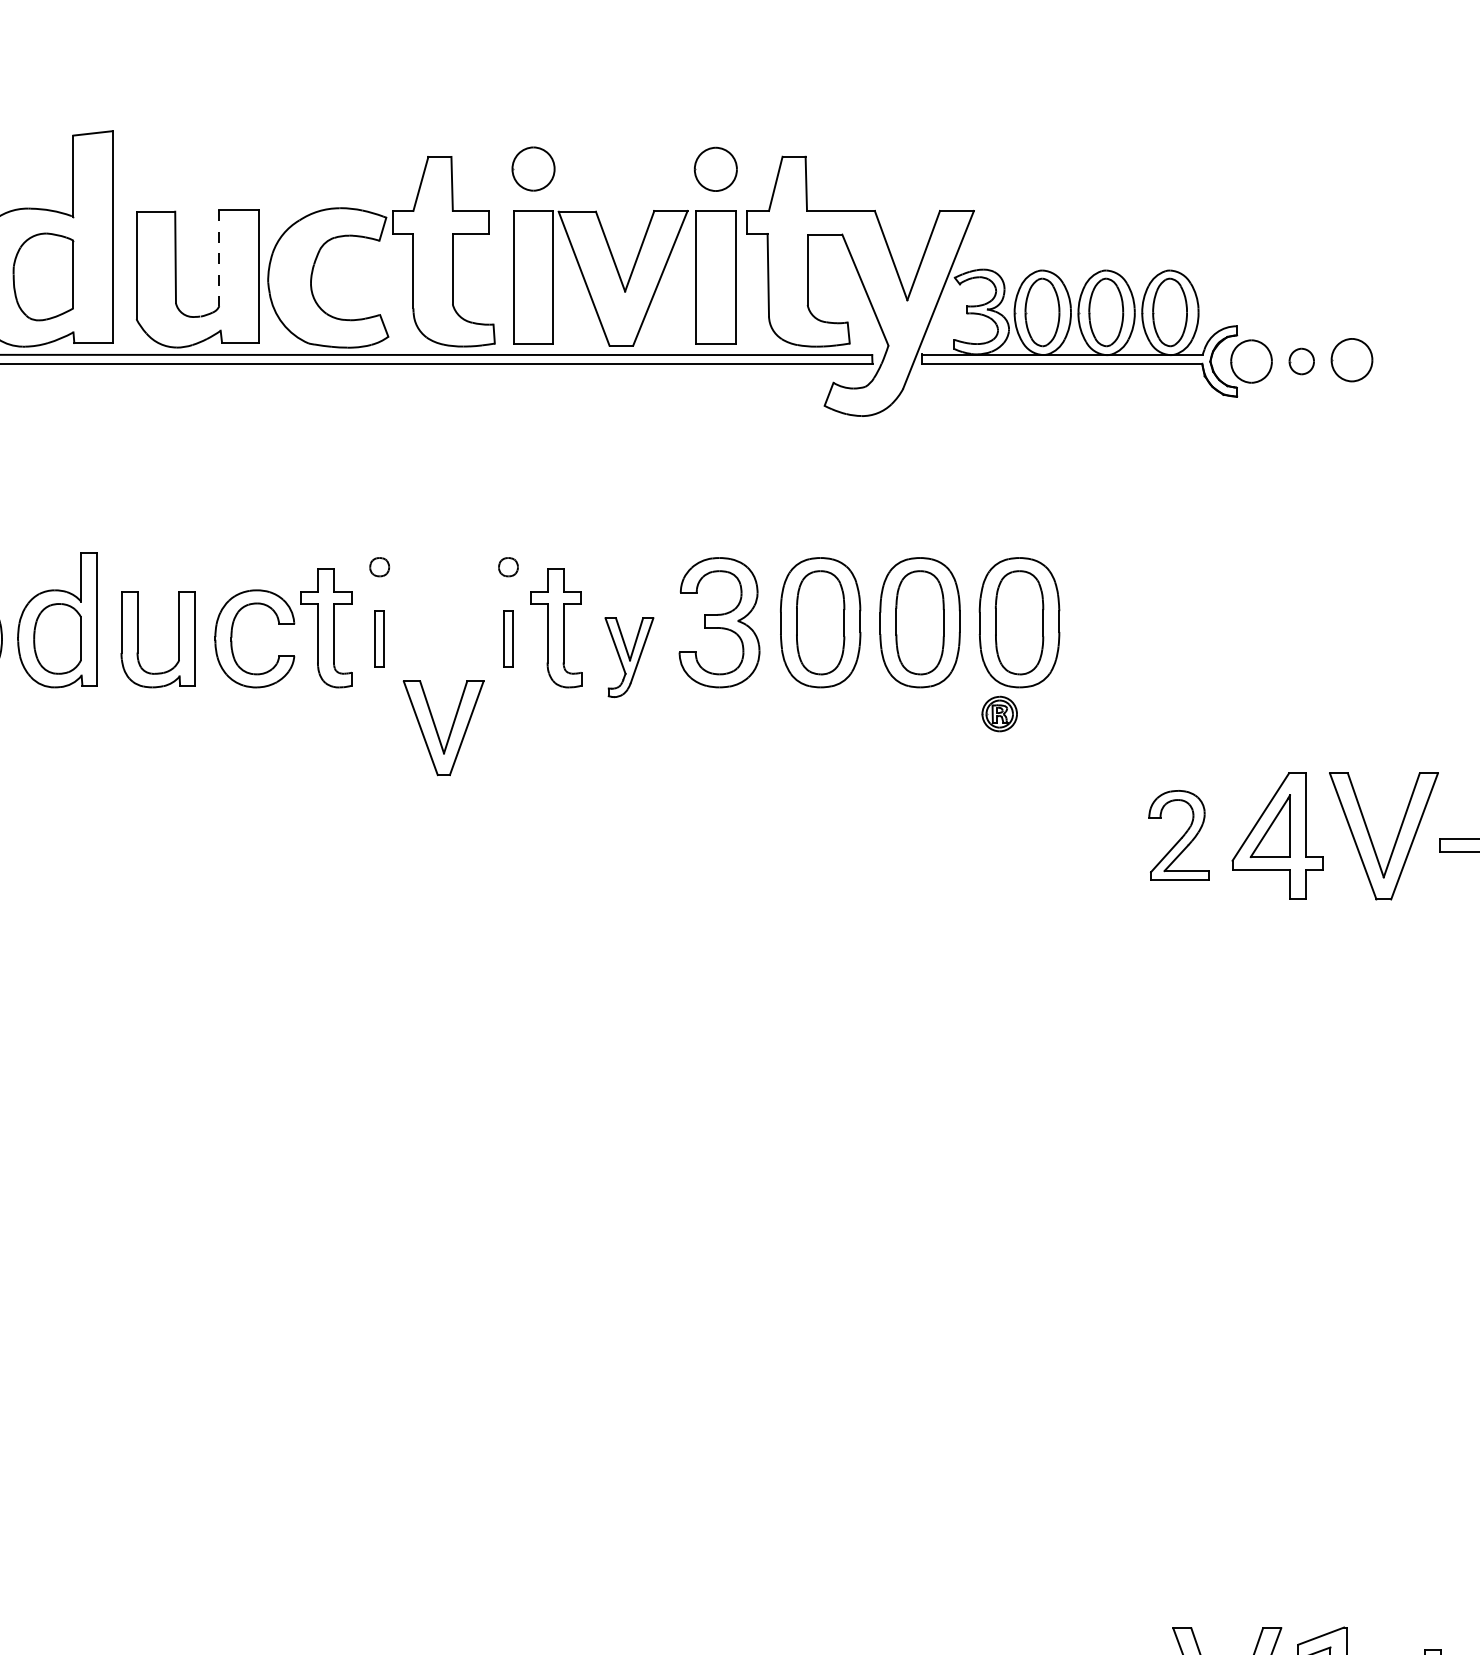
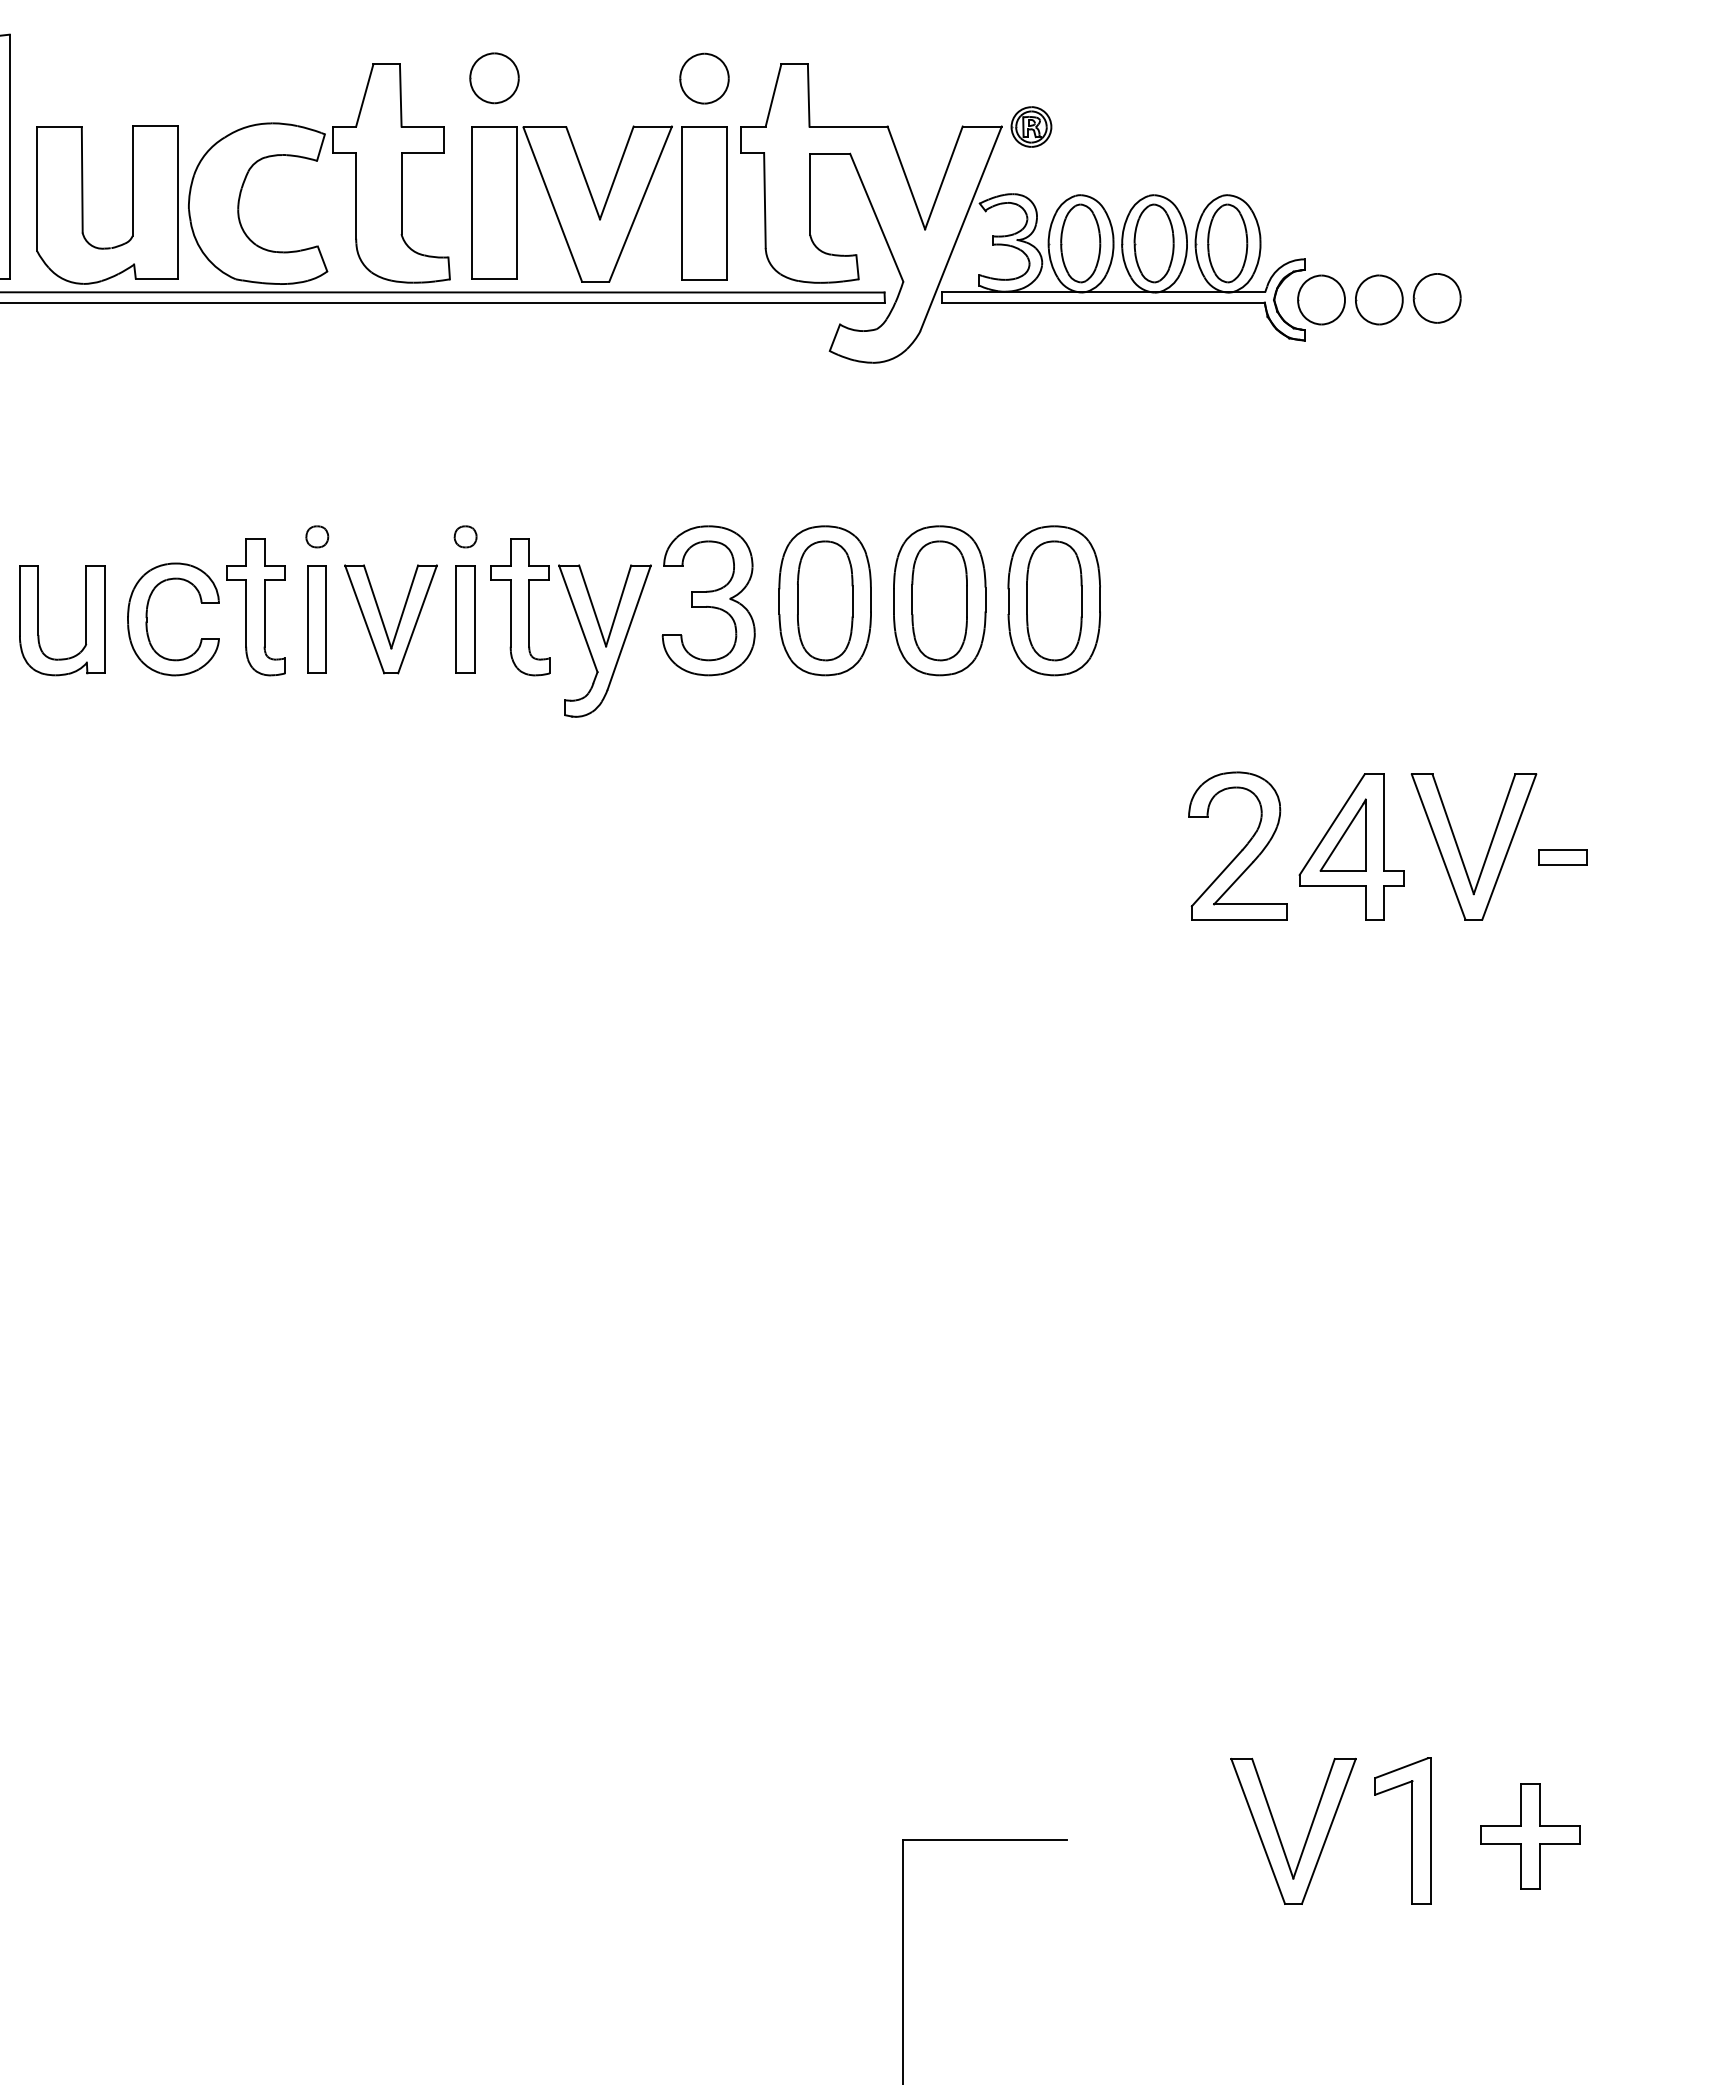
line: (219, 258) -> (132, 181), dashed -> solid
part: (1301, 361) -> (1379, 299), size x1.67
part: (378, 638) -> (316, 619), size x1.67
part: (508, 638) -> (465, 619), size x1.67
part: (629, 657) -> (604, 640), size x1.67
part: (999, 713) -> (1031, 126), moved
part: (437, 729) -> (383, 620), moved
part: (1178, 835) -> (1237, 845), size x1.43

